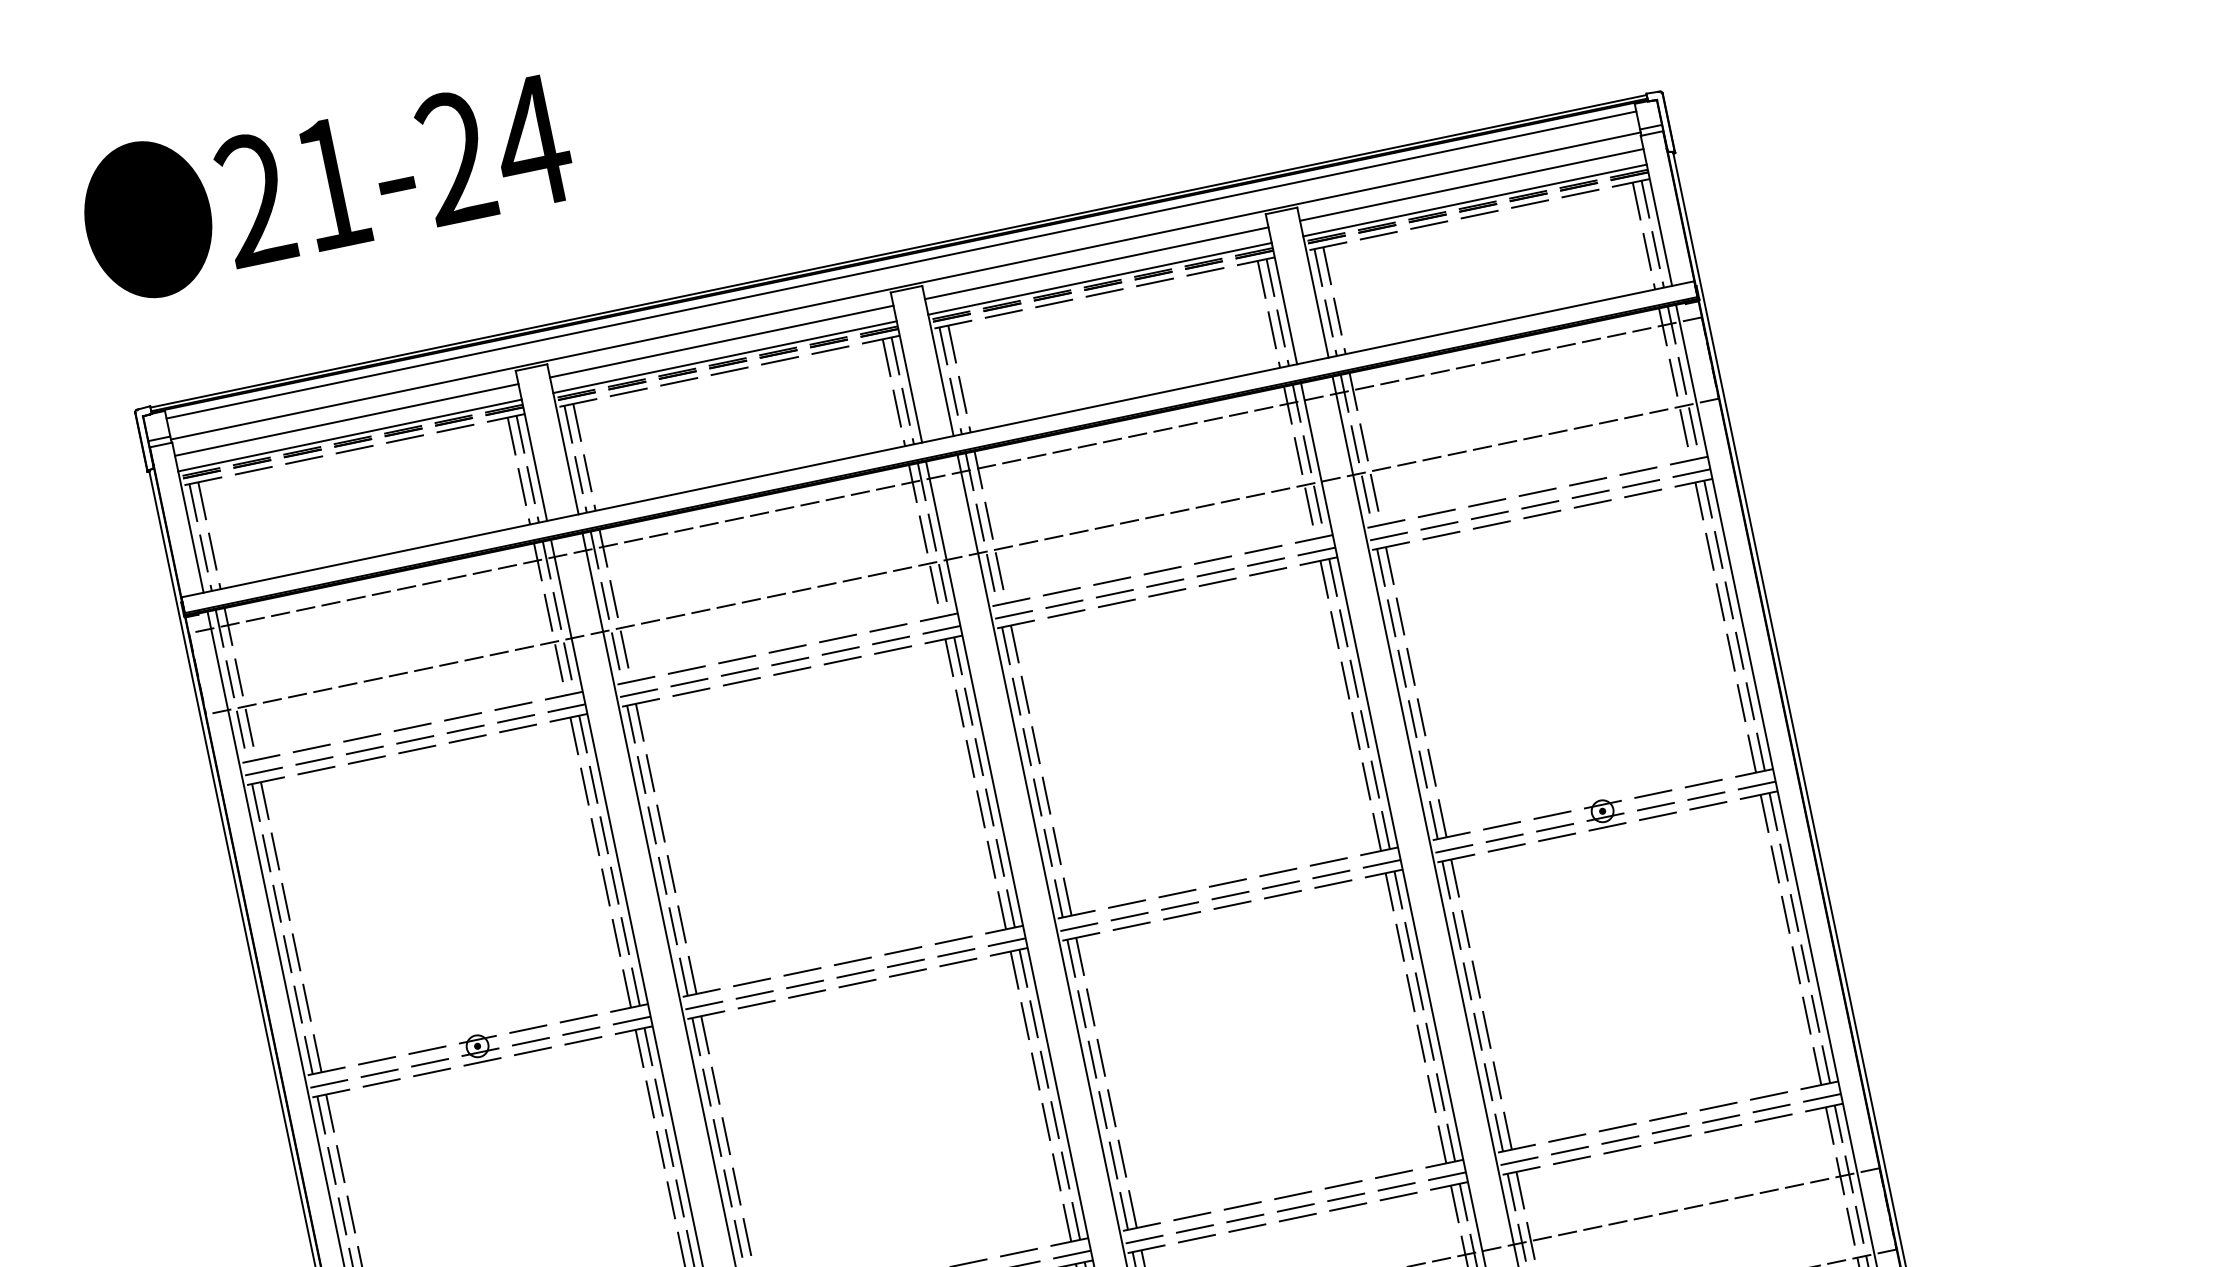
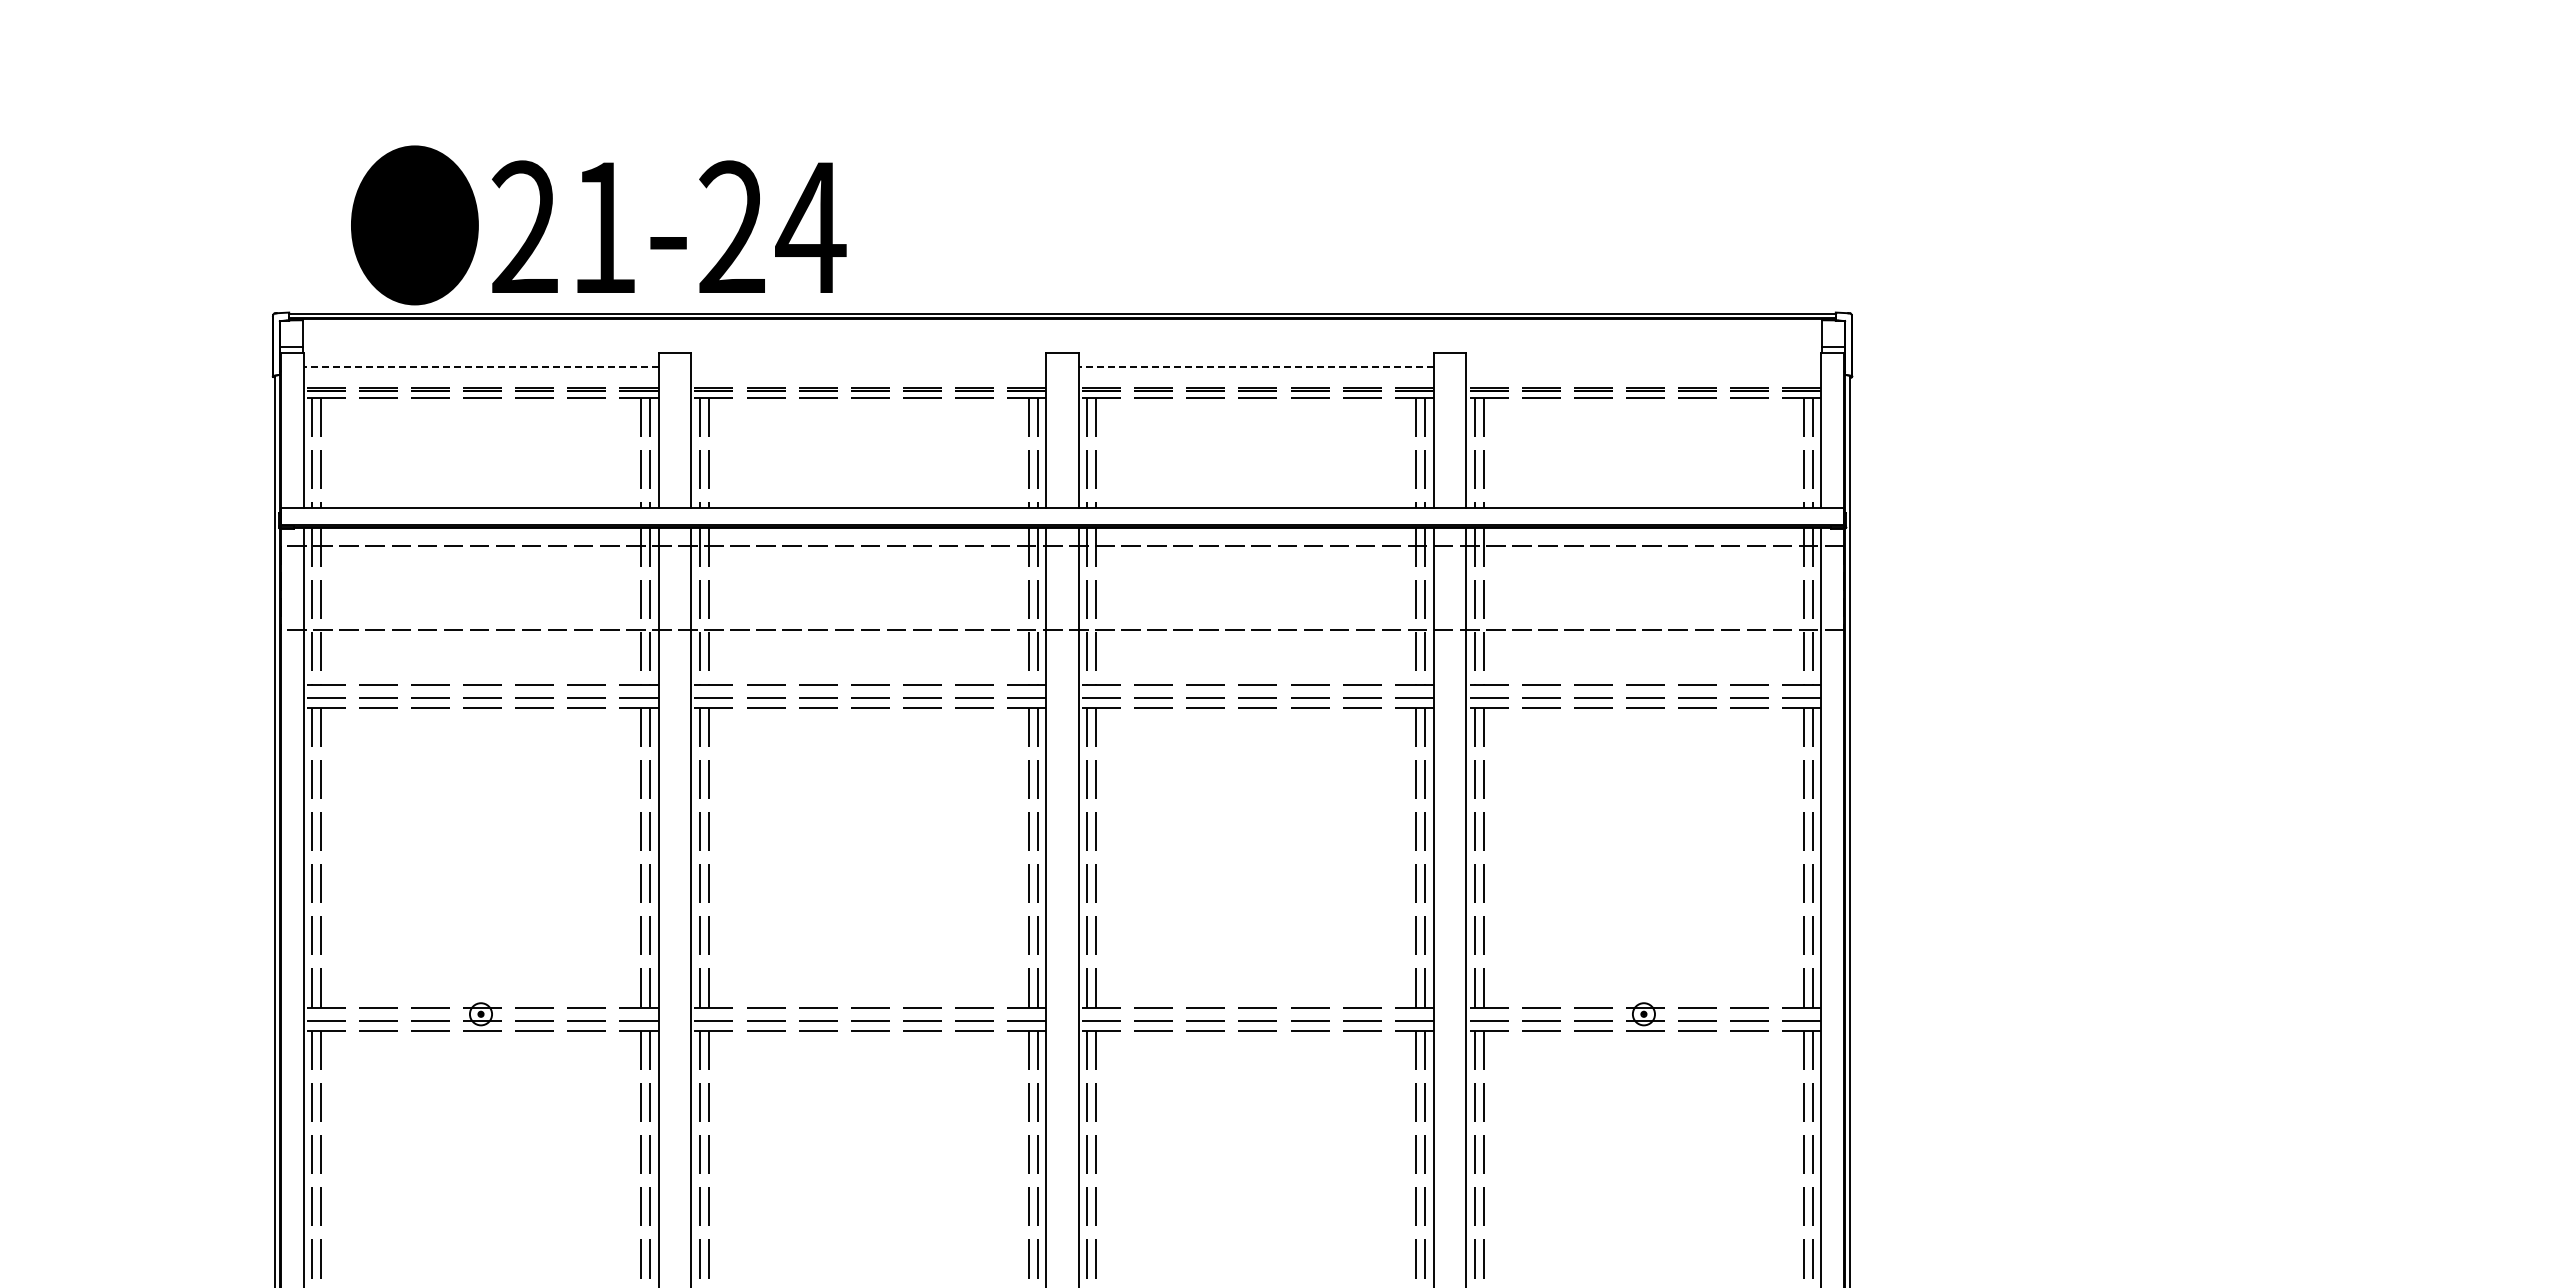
text: (325, 182) -> (598, 225), moved
line: (1471, 184) -> (1643, 366), removed
line: (1474, 200) -> (1643, 382), removed
line: (1096, 262) -> (1256, 366), solid -> dashed
line: (901, 265) -> (1062, 328), removed
line: (1099, 278) -> (1255, 382), removed
line: (905, 285) -> (1062, 349), removed
line: (721, 341) -> (868, 366), removed
line: (724, 356) -> (868, 382), removed
line: (347, 419) -> (481, 366), solid -> dashed
line: (349, 435) -> (480, 382), removed

